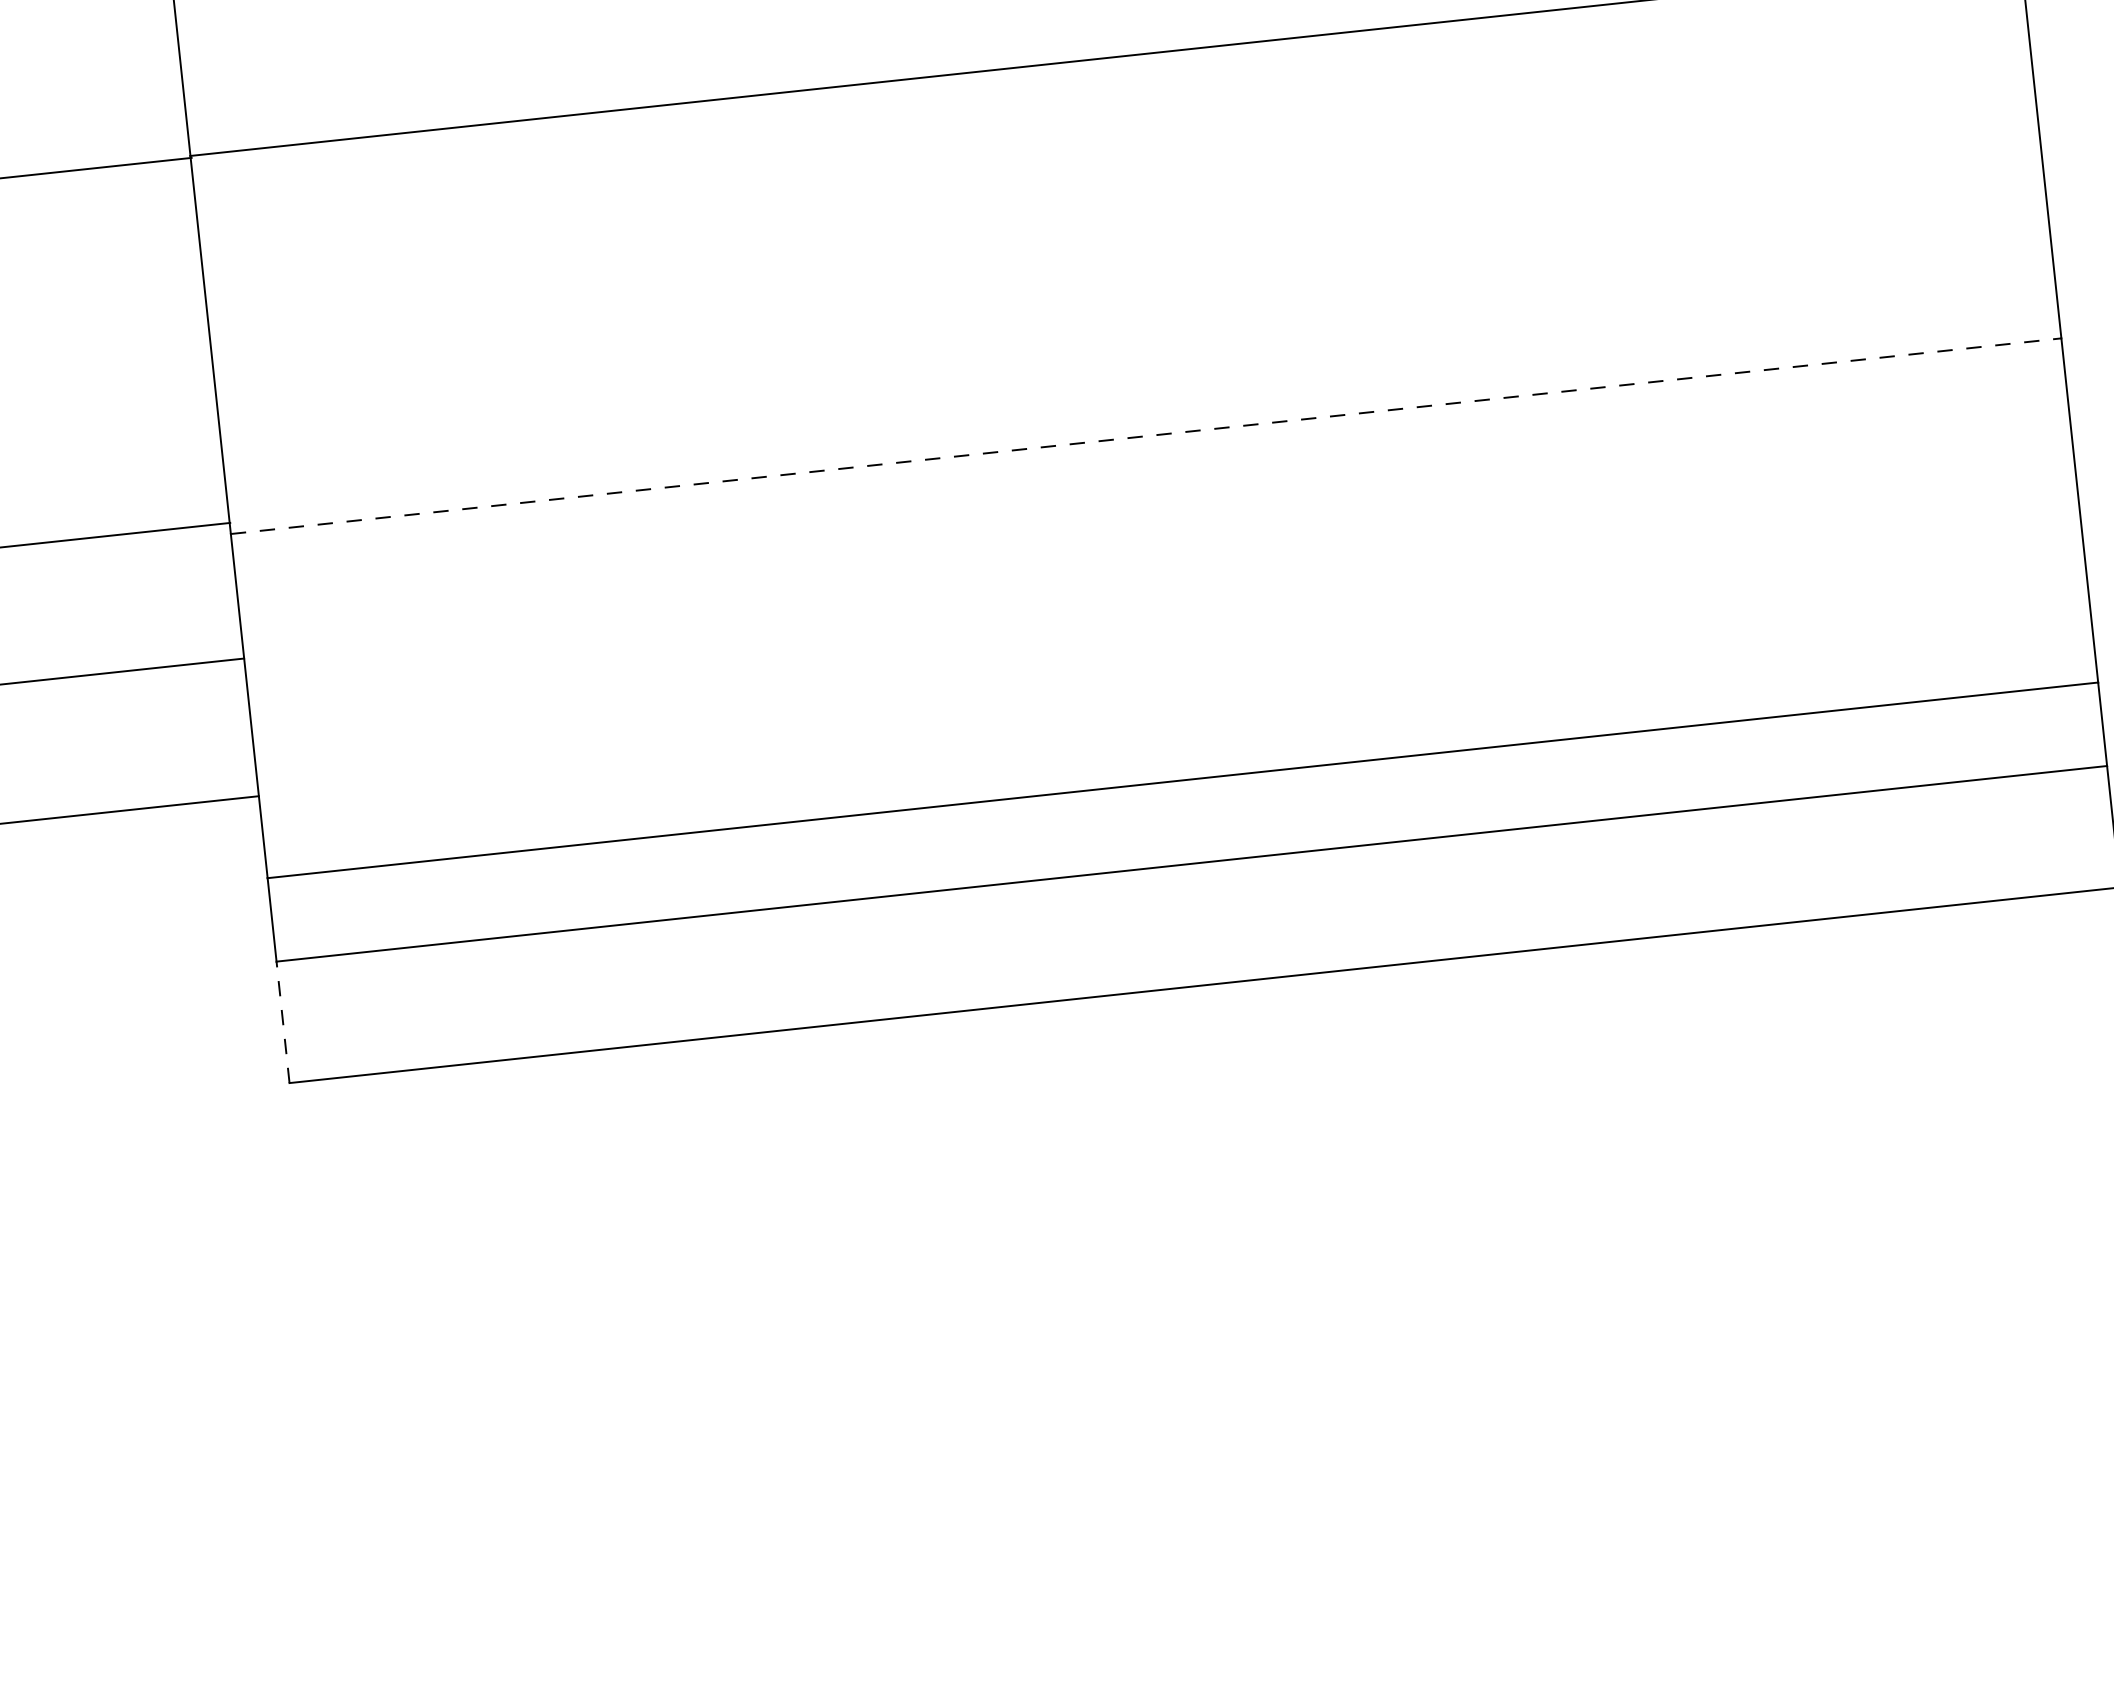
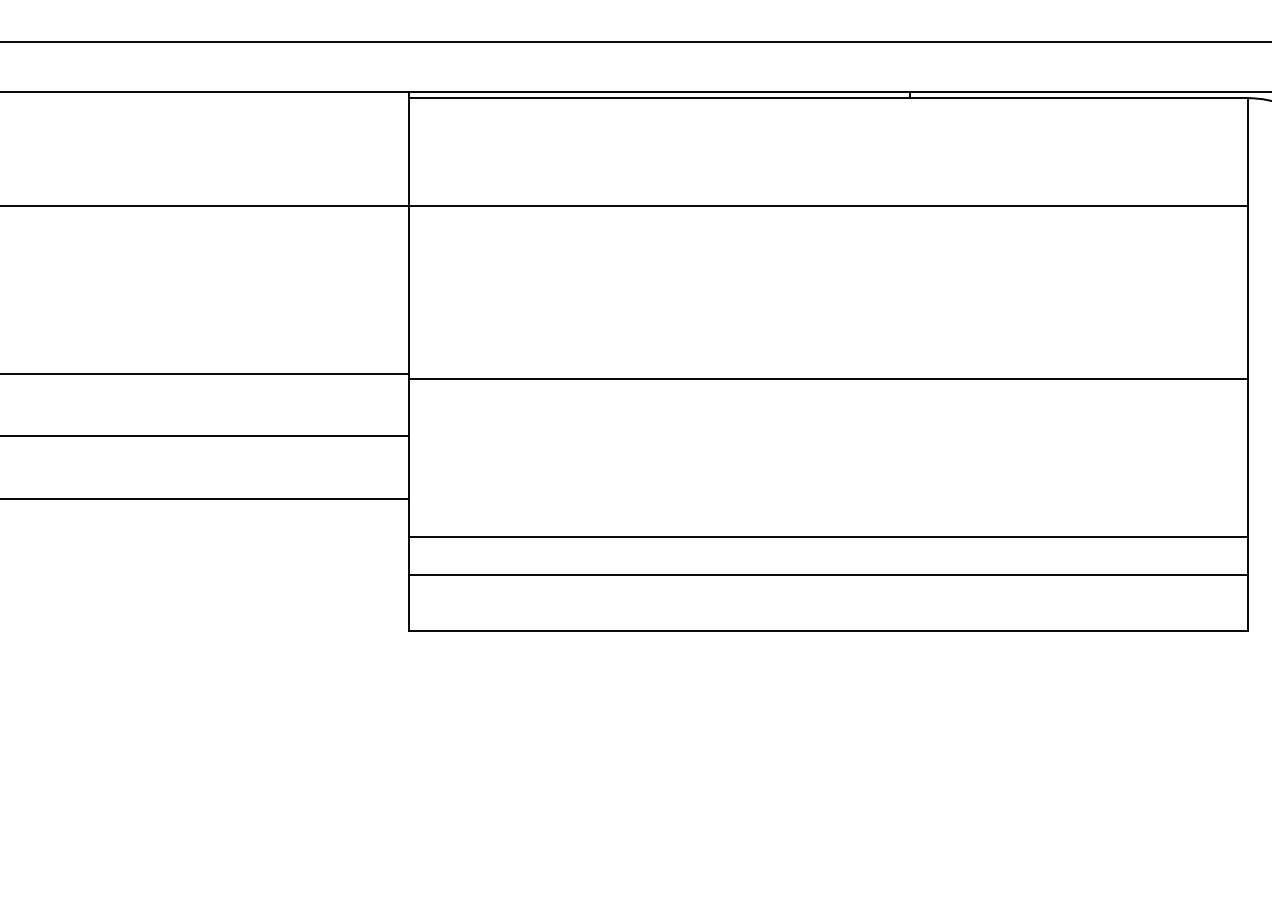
line: (1146, 435) -> (828, 378), dashed -> solid
line: (282, 1021) -> (408, 602), dashed -> solid

